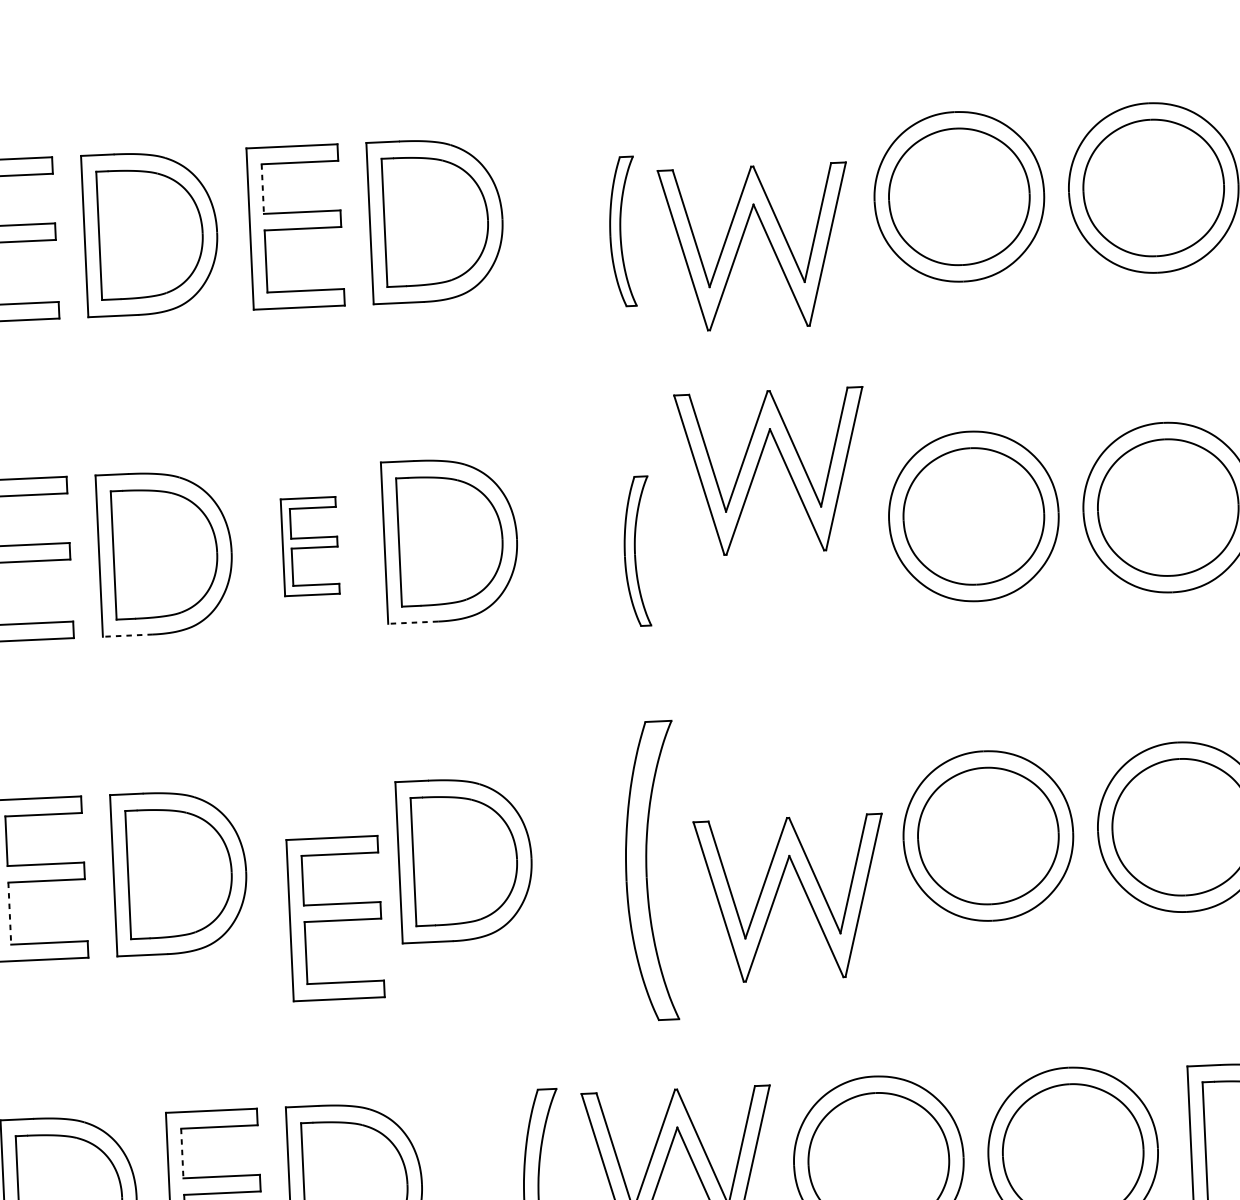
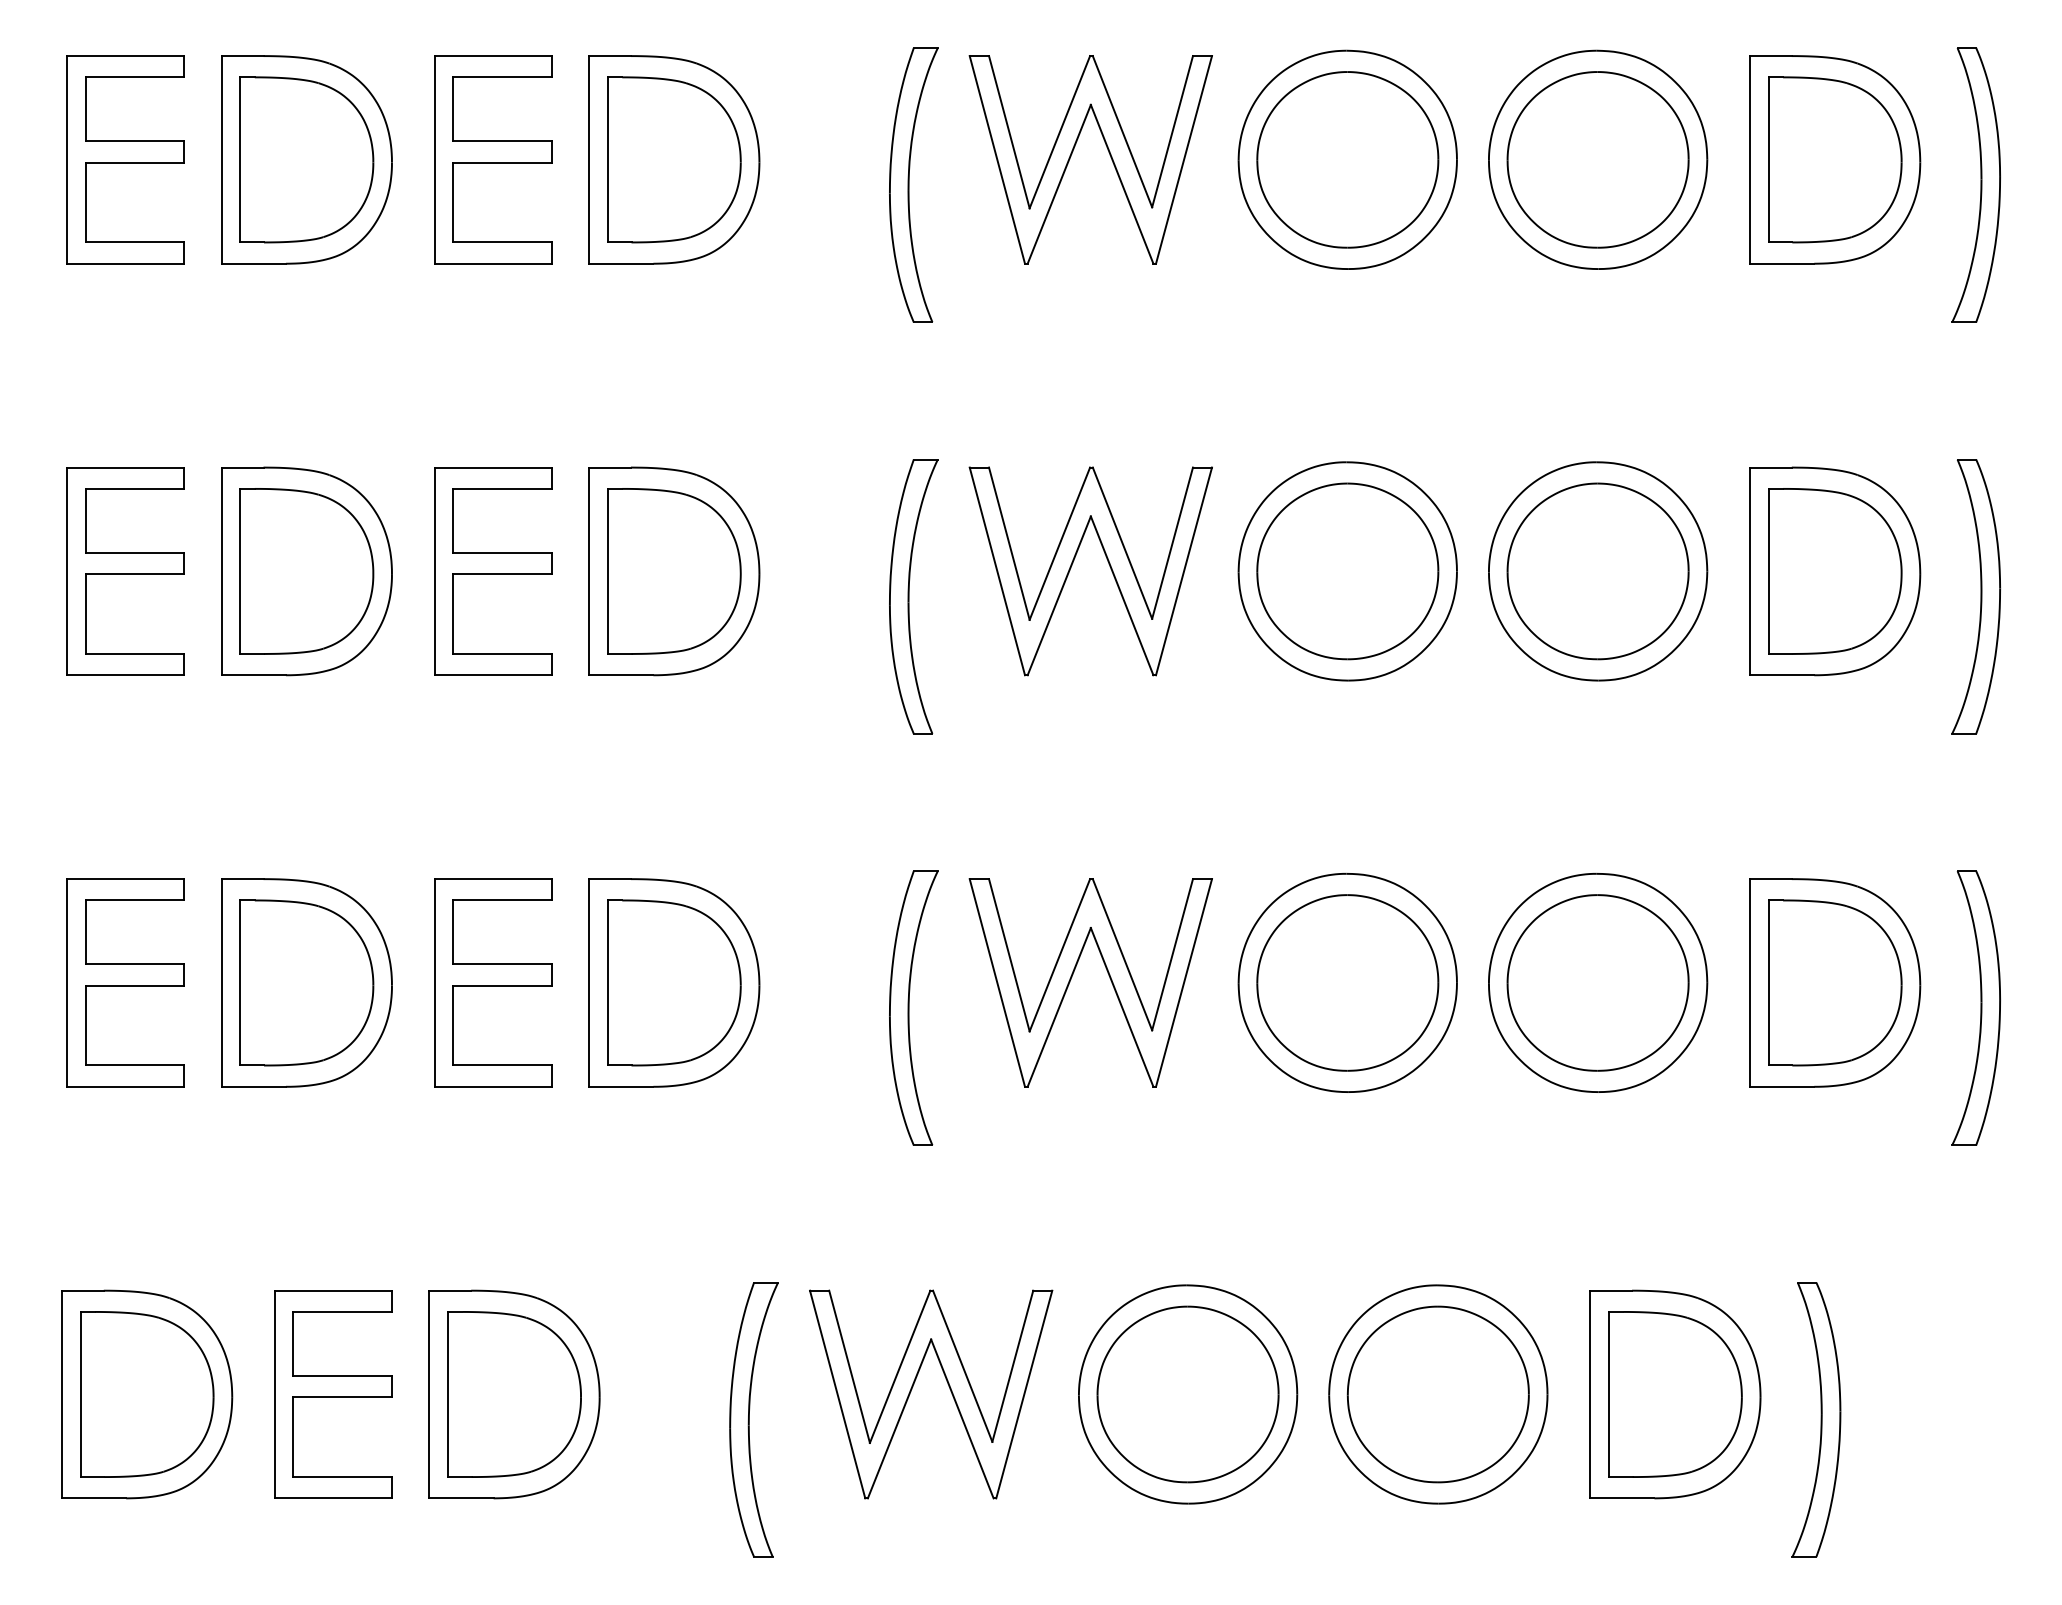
line: (263, 189) -> (453, 109), dashed -> solid
part: (622, 231) -> (913, 184), size x1.43
part: (741, 243) -> (1072, 154), moved
part: (758, 466) -> (1073, 563), moved
part: (310, 546) -> (493, 571), size x1.67
part: (637, 551) -> (913, 596), size x1.43
line: (412, 622) -> (620, 675), dashed -> solid
line: (127, 635) -> (253, 675), dashed -> solid
part: (651, 870) -> (913, 1007), size x0.71
part: (776, 895) -> (1072, 977), moved
line: (9, 913) -> (85, 1025), dashed -> solid
part: (335, 918) -> (493, 982), moved
line: (182, 1153) -> (293, 1343), dashed -> solid

